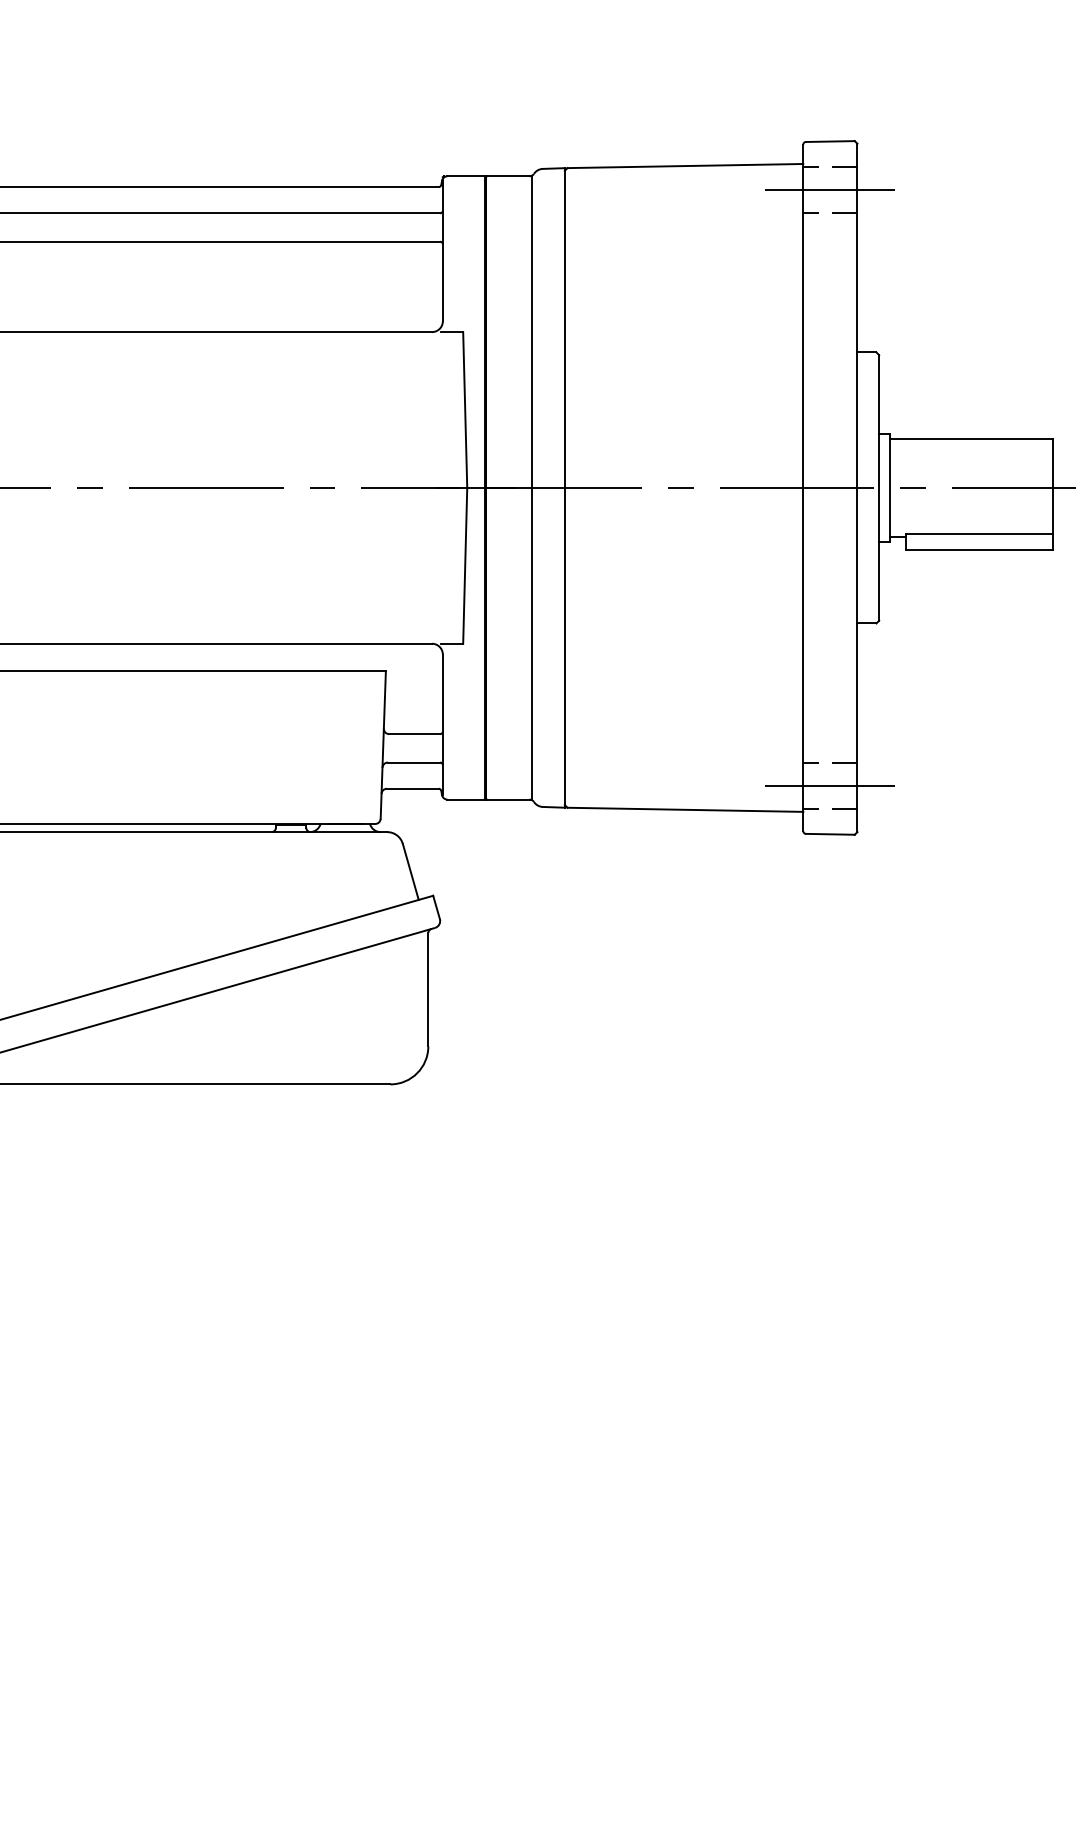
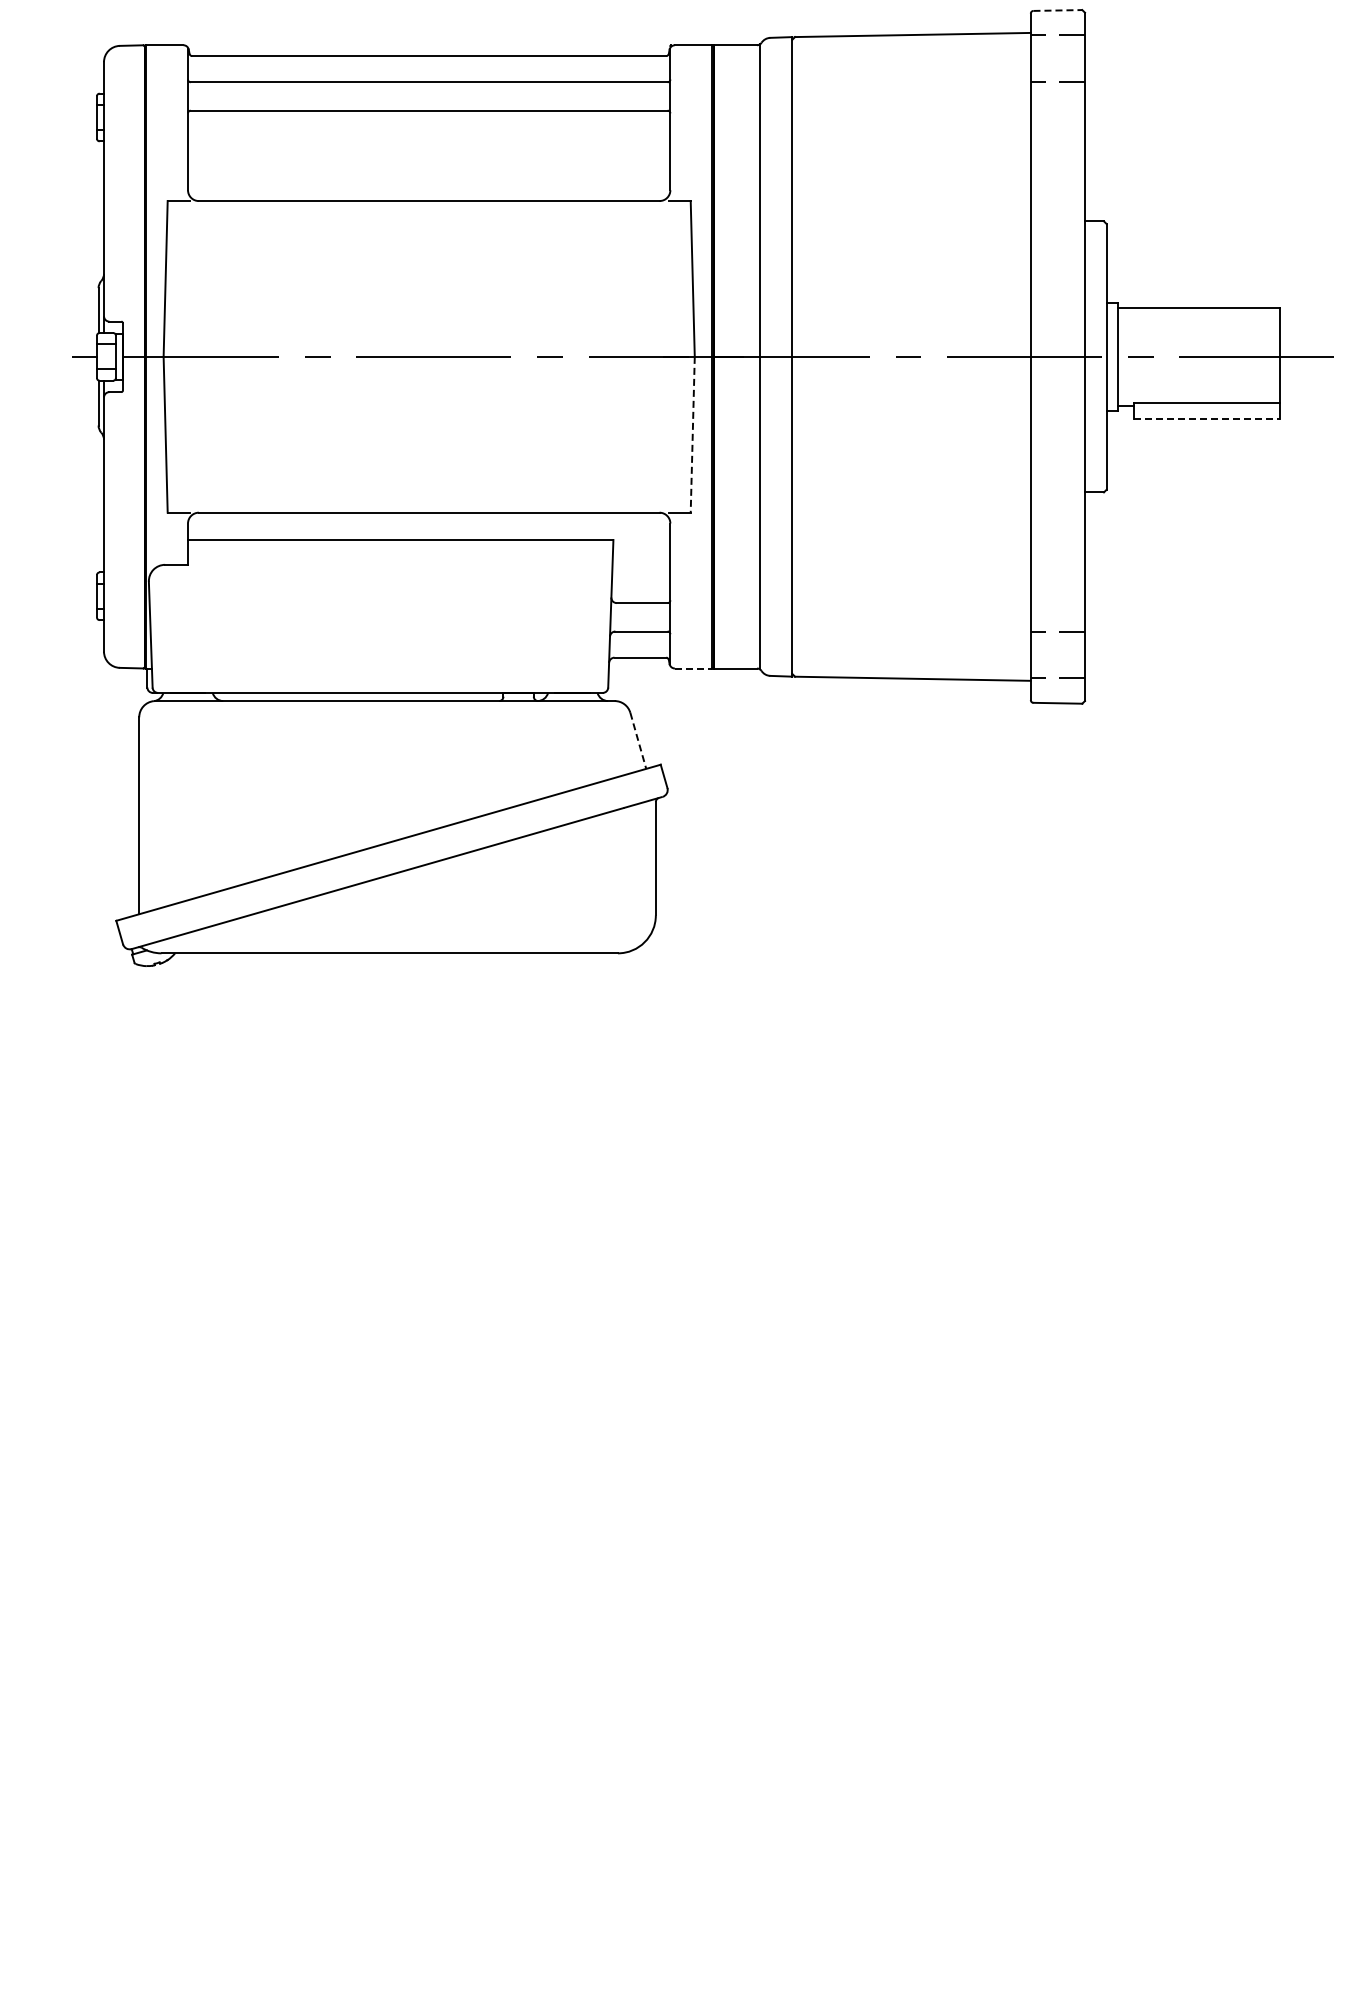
line: (830, 141) -> (1058, 10), solid -> dashed
line: (829, 189) -> (1057, 58), removed
line: (979, 550) -> (1207, 419), solid -> dashed
line: (464, 565) -> (692, 434), solid -> dashed
line: (829, 785) -> (1057, 654), removed
line: (465, 799) -> (693, 668), solid -> dashed
line: (410, 872) -> (638, 741), solid -> dashed

